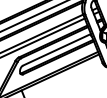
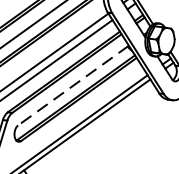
line: (56, 50) -> (72, 86), solid -> dashed

